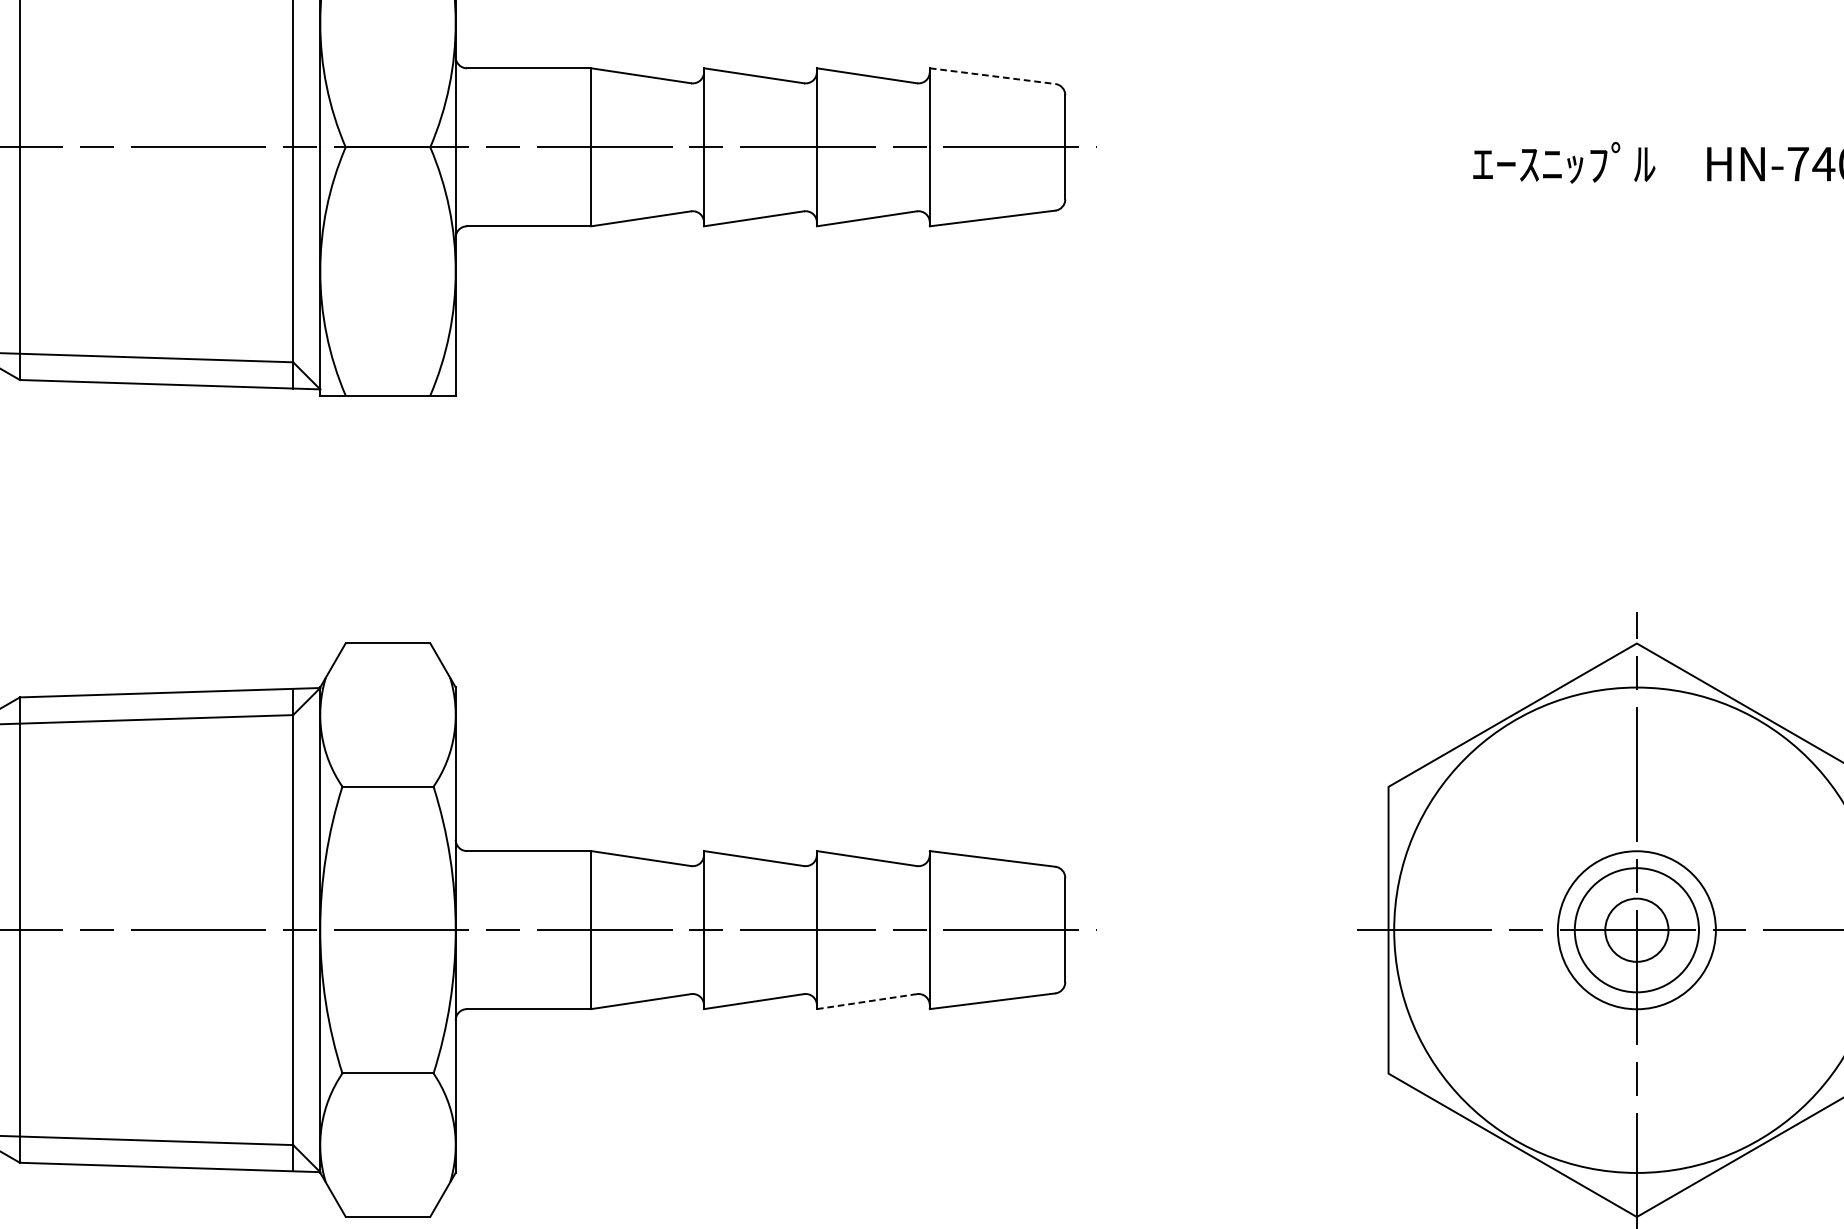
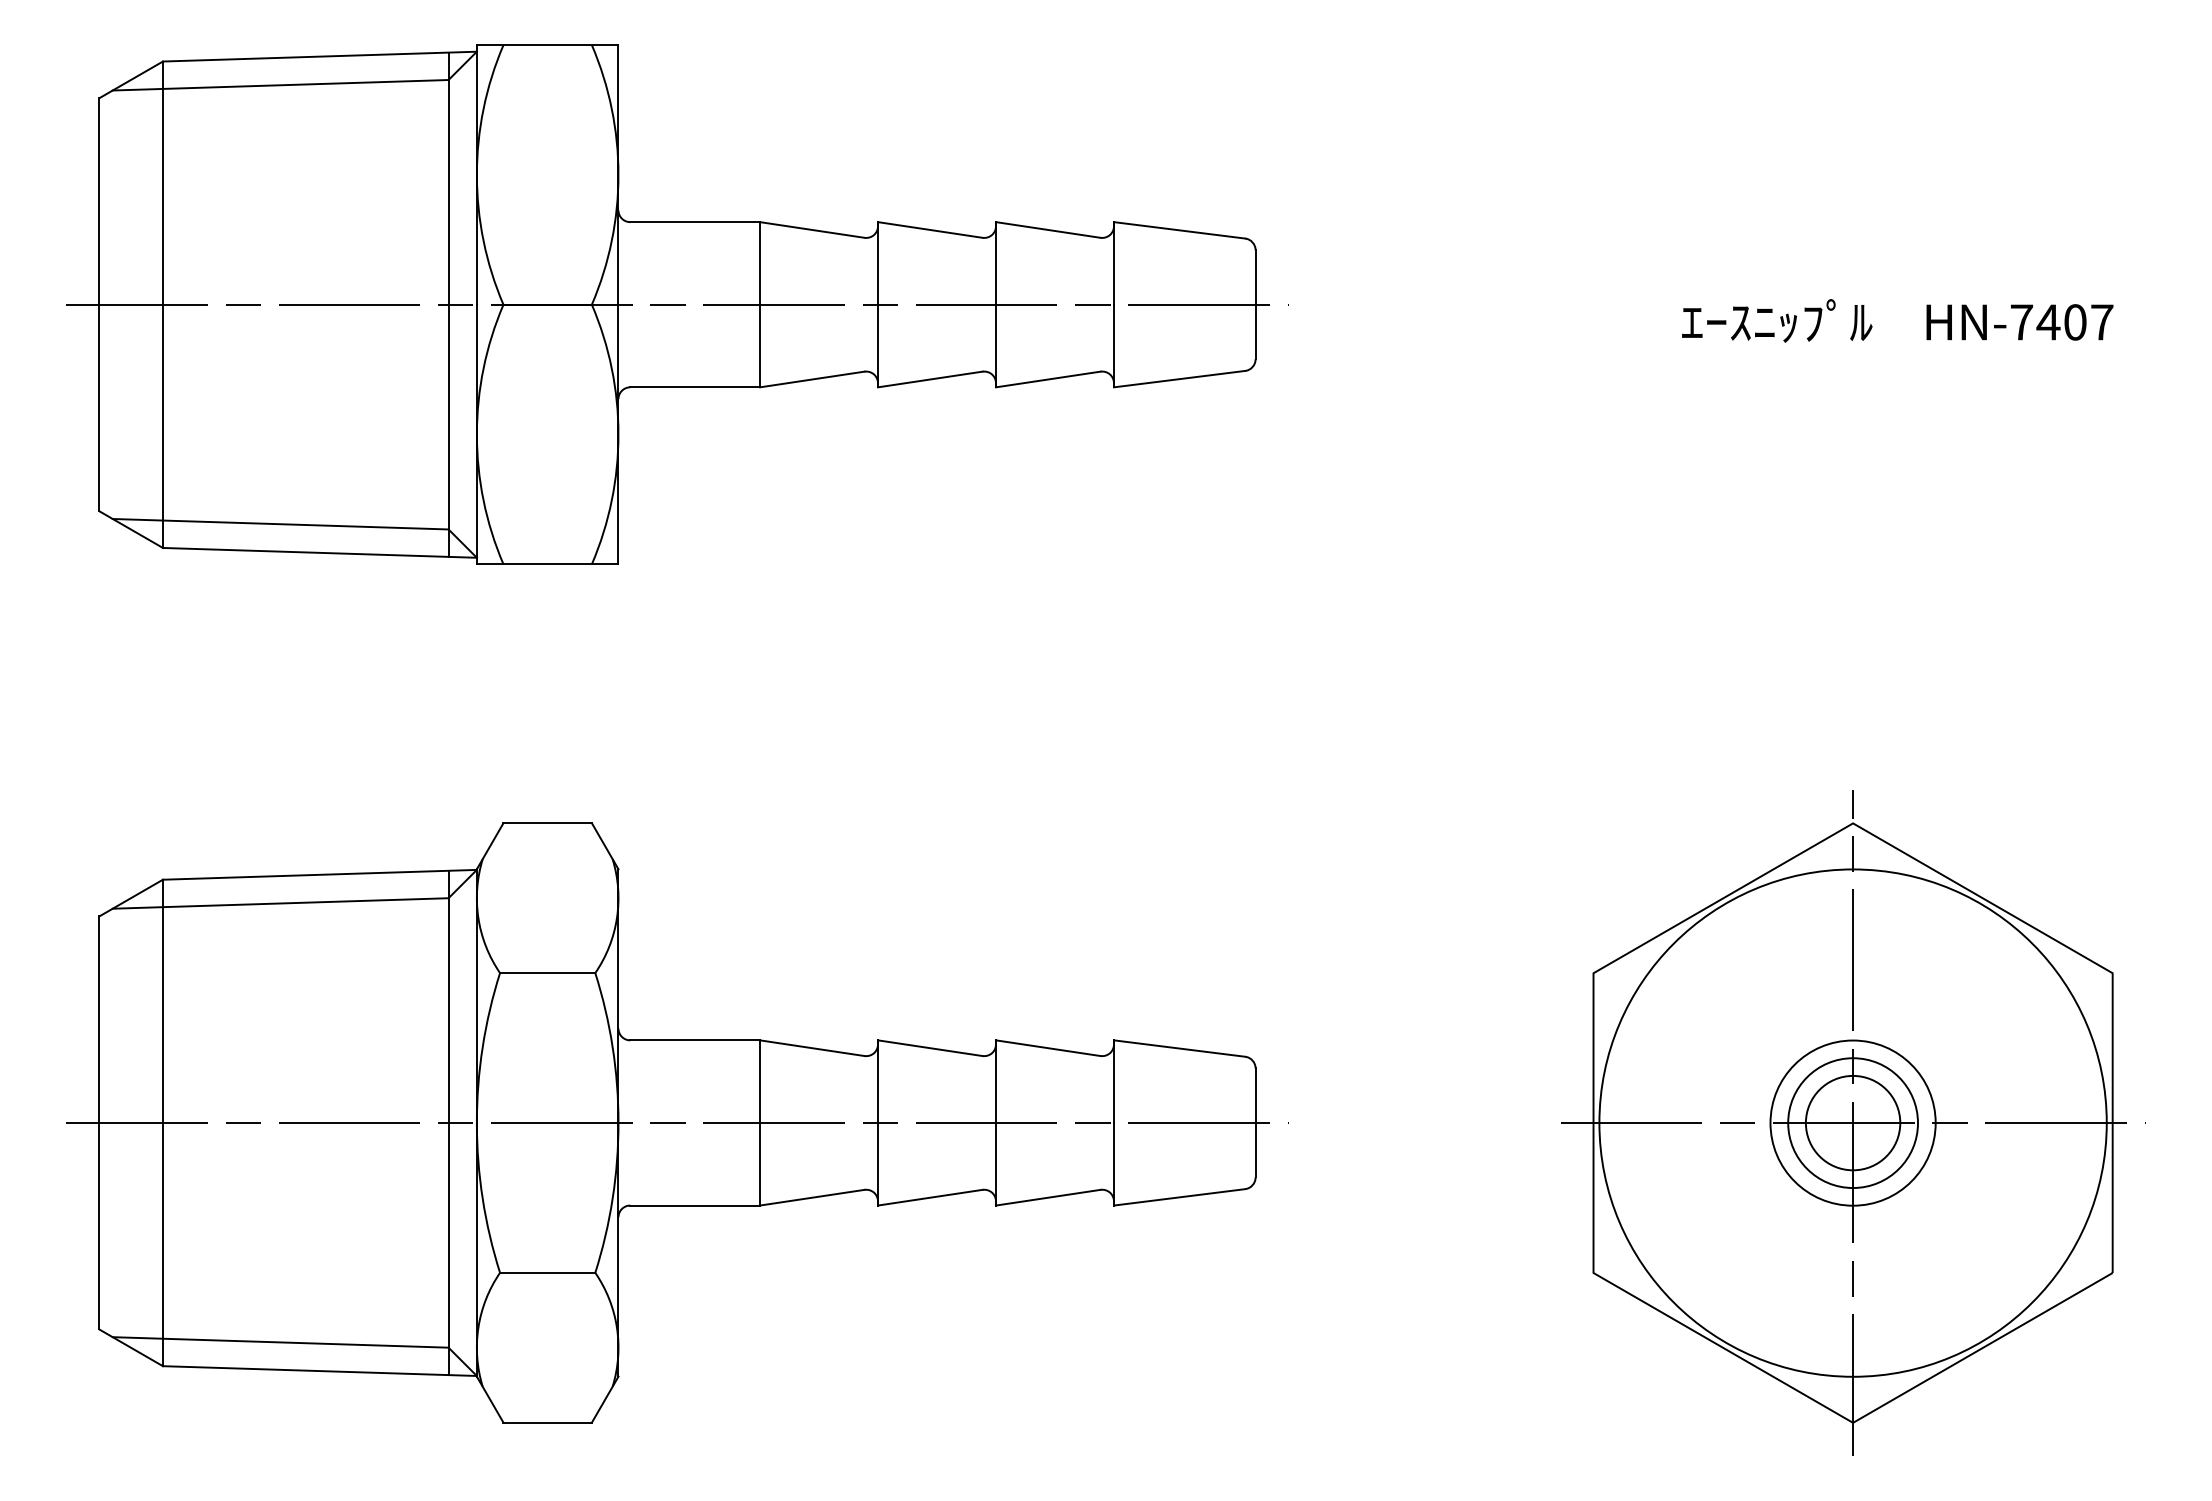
line: (993, 76) -> (1180, 230), dashed -> solid
circle: (1636, 929) -> (1852, 1122), size x1.43
line: (867, 1001) -> (1048, 1197), dashed -> solid

